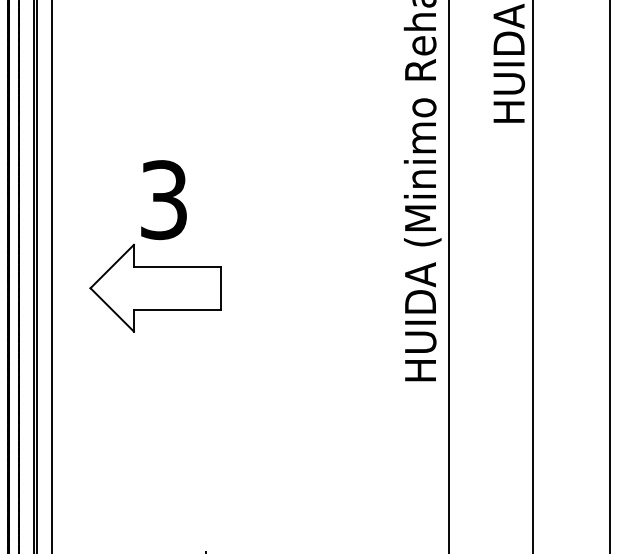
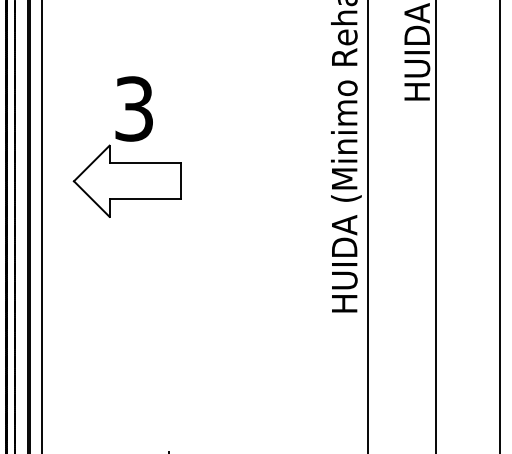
part: (155, 239) -> (127, 141), moved

